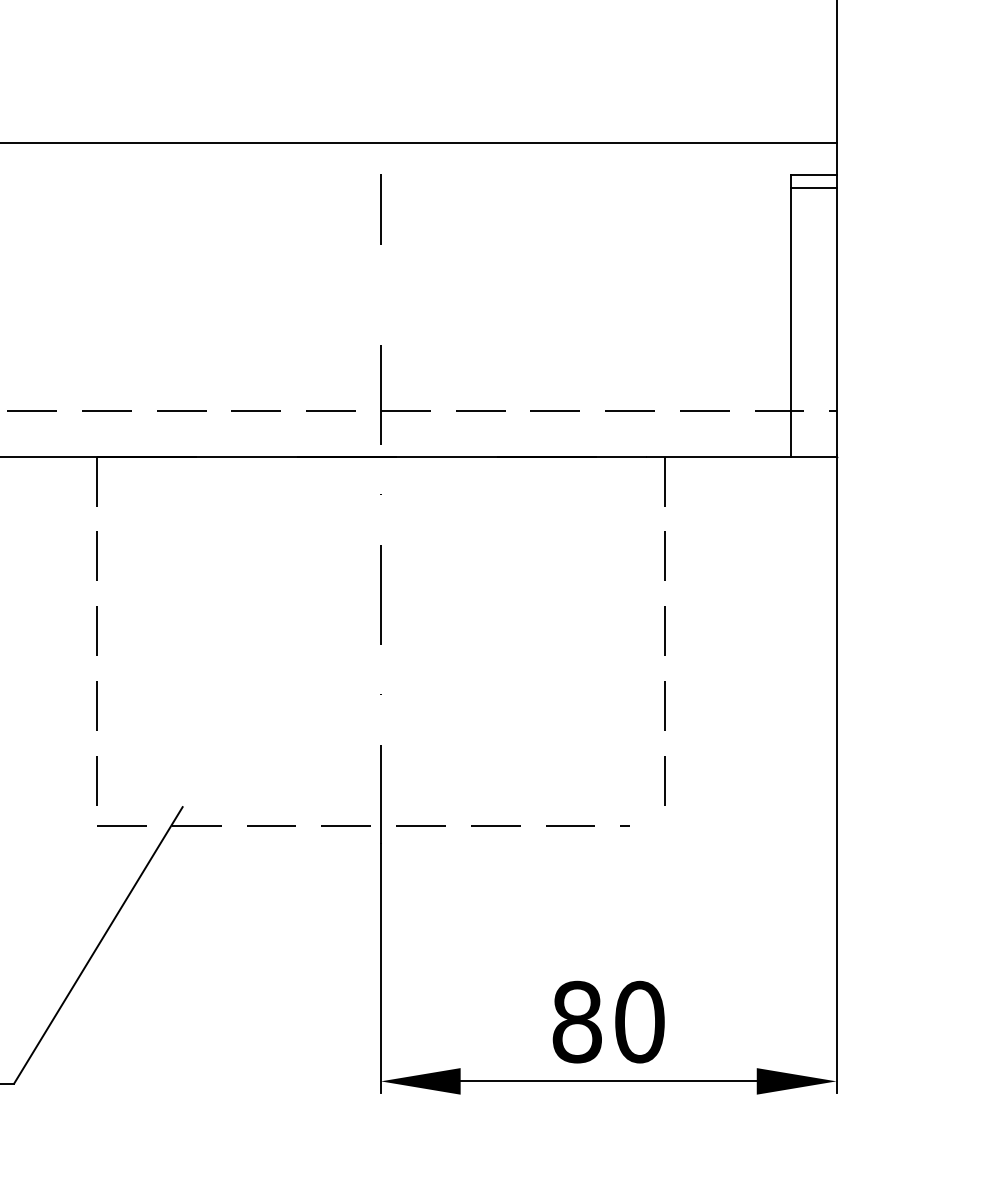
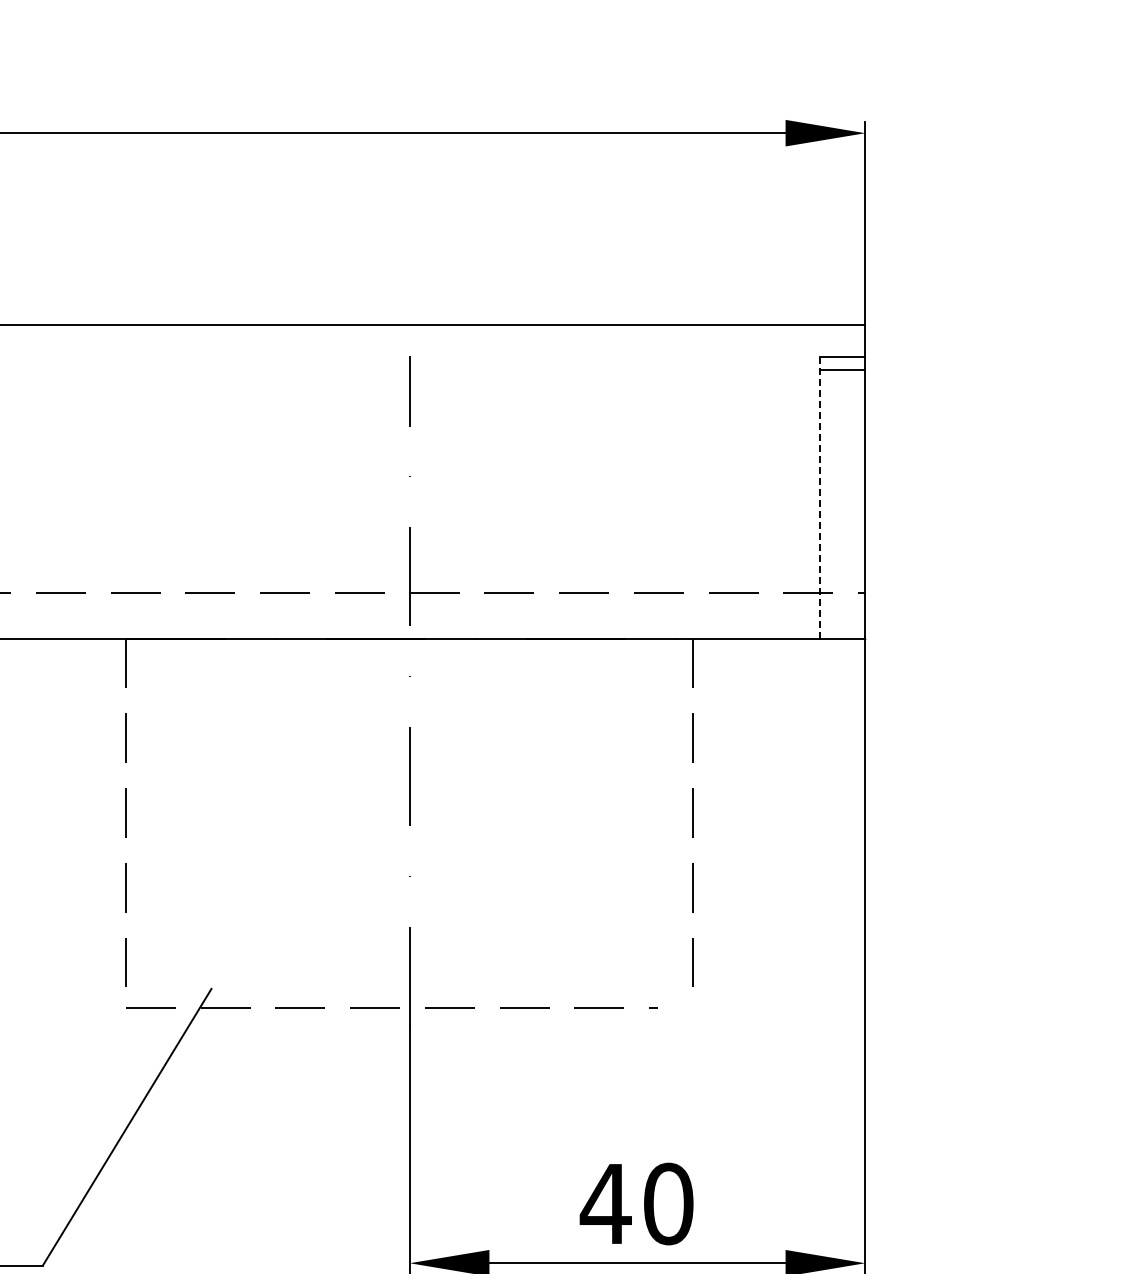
line: (790, 315) -> (819, 497), solid -> dashed
text: (576, 1021) -> (605, 1203), 80 -> 40

